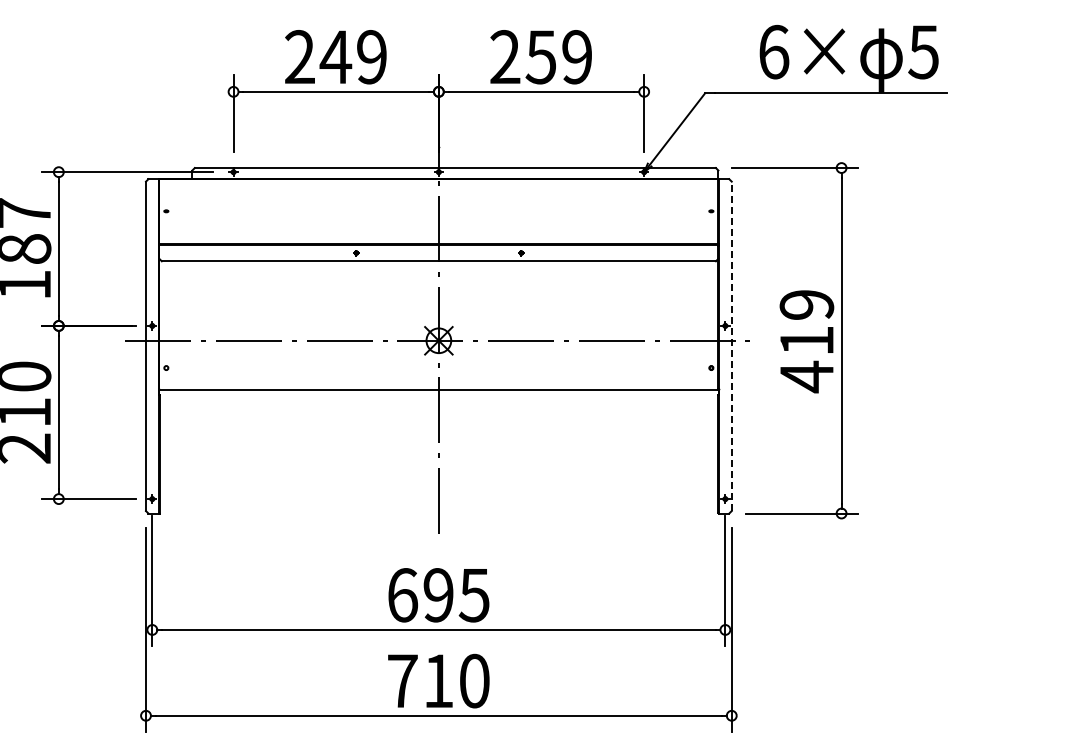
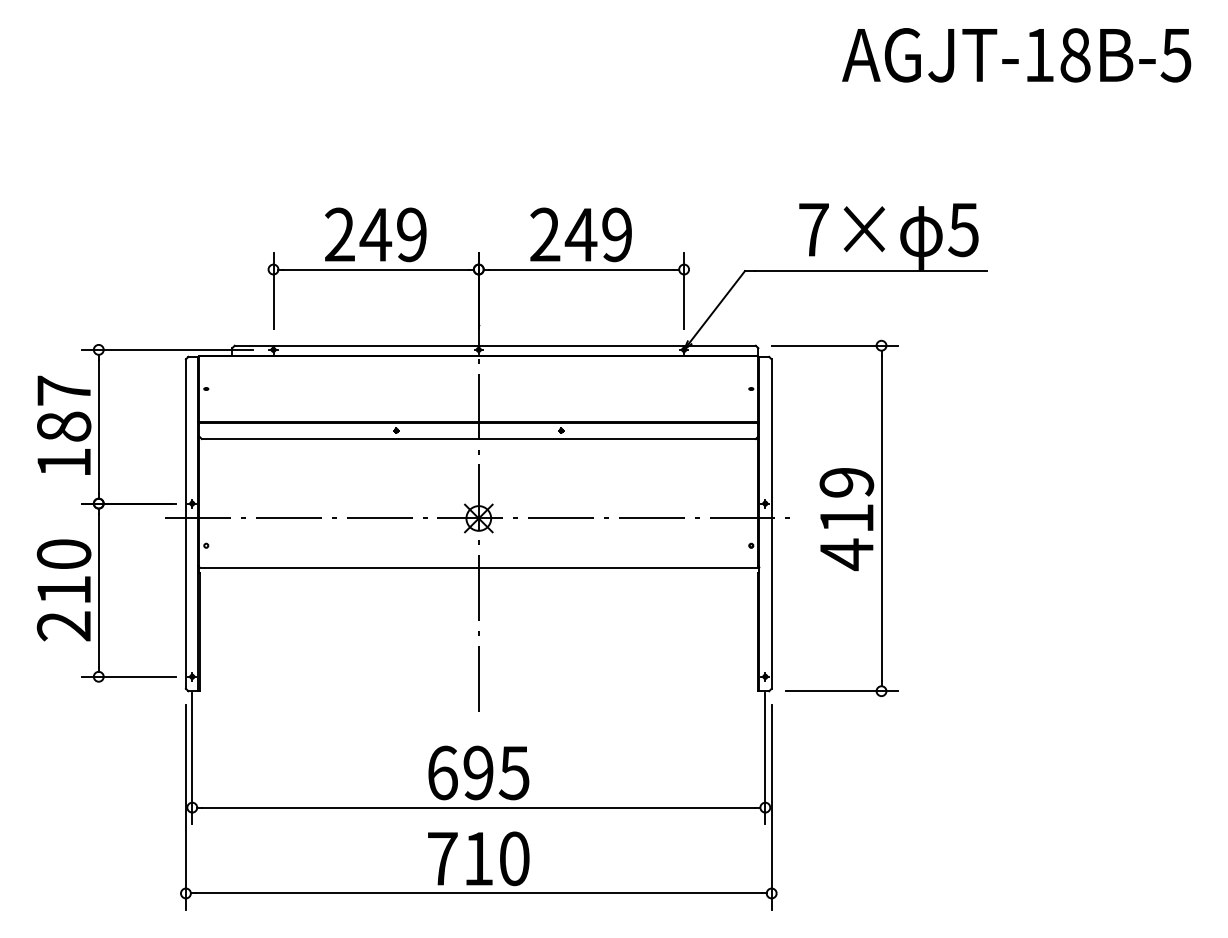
text: (774, 51) -> (814, 229), 6× -> 7×
text: (540, 57) -> (580, 235), 259 -> 249
line: (731, 346) -> (771, 524), dashed -> solid

